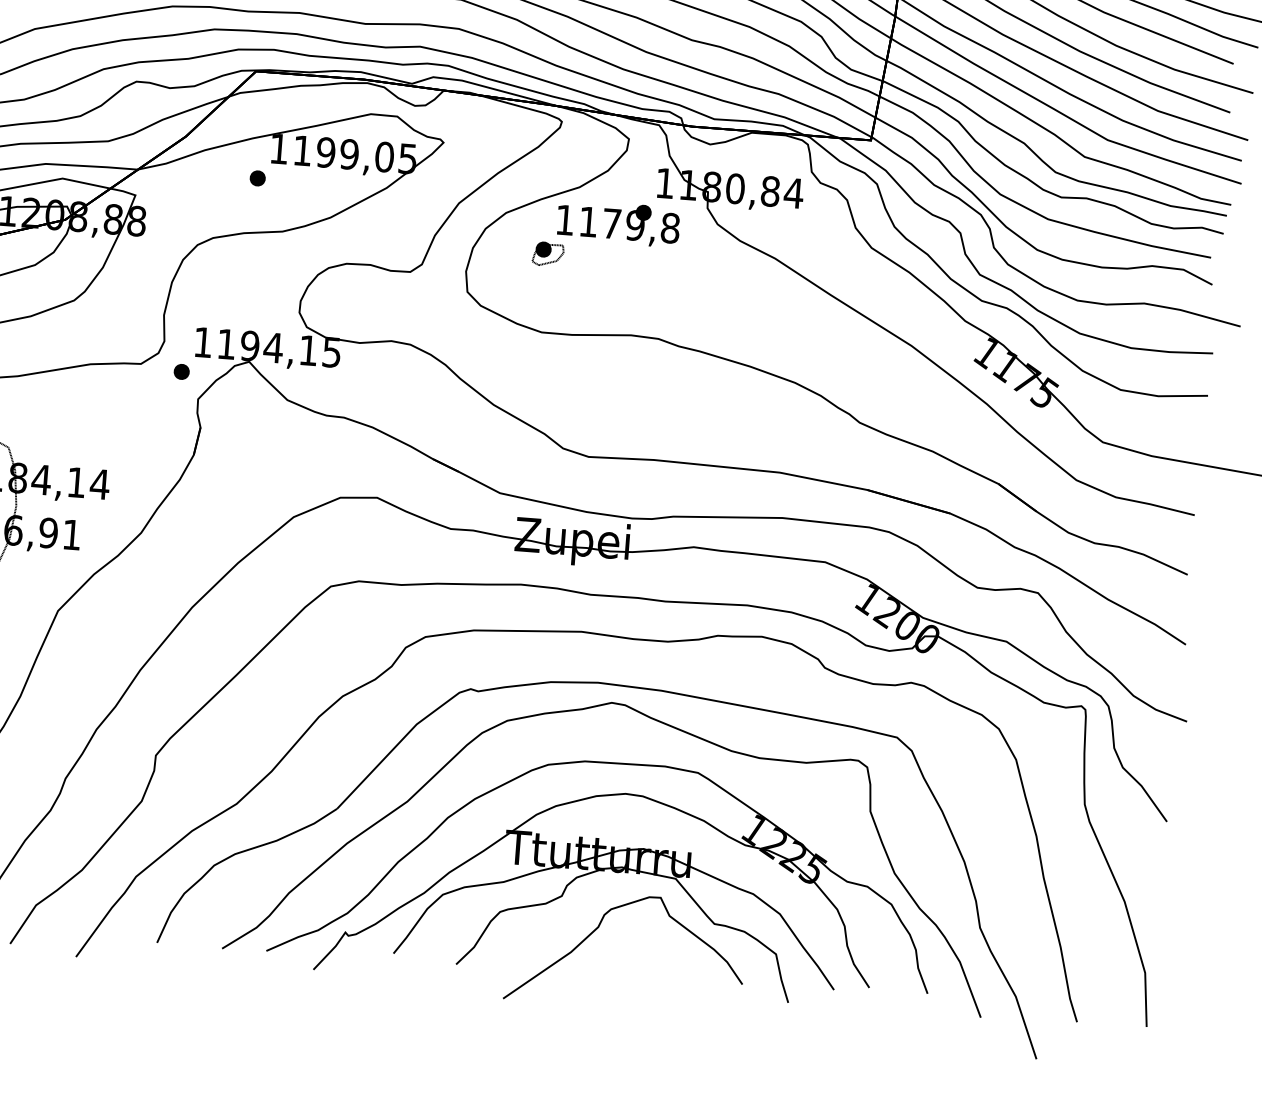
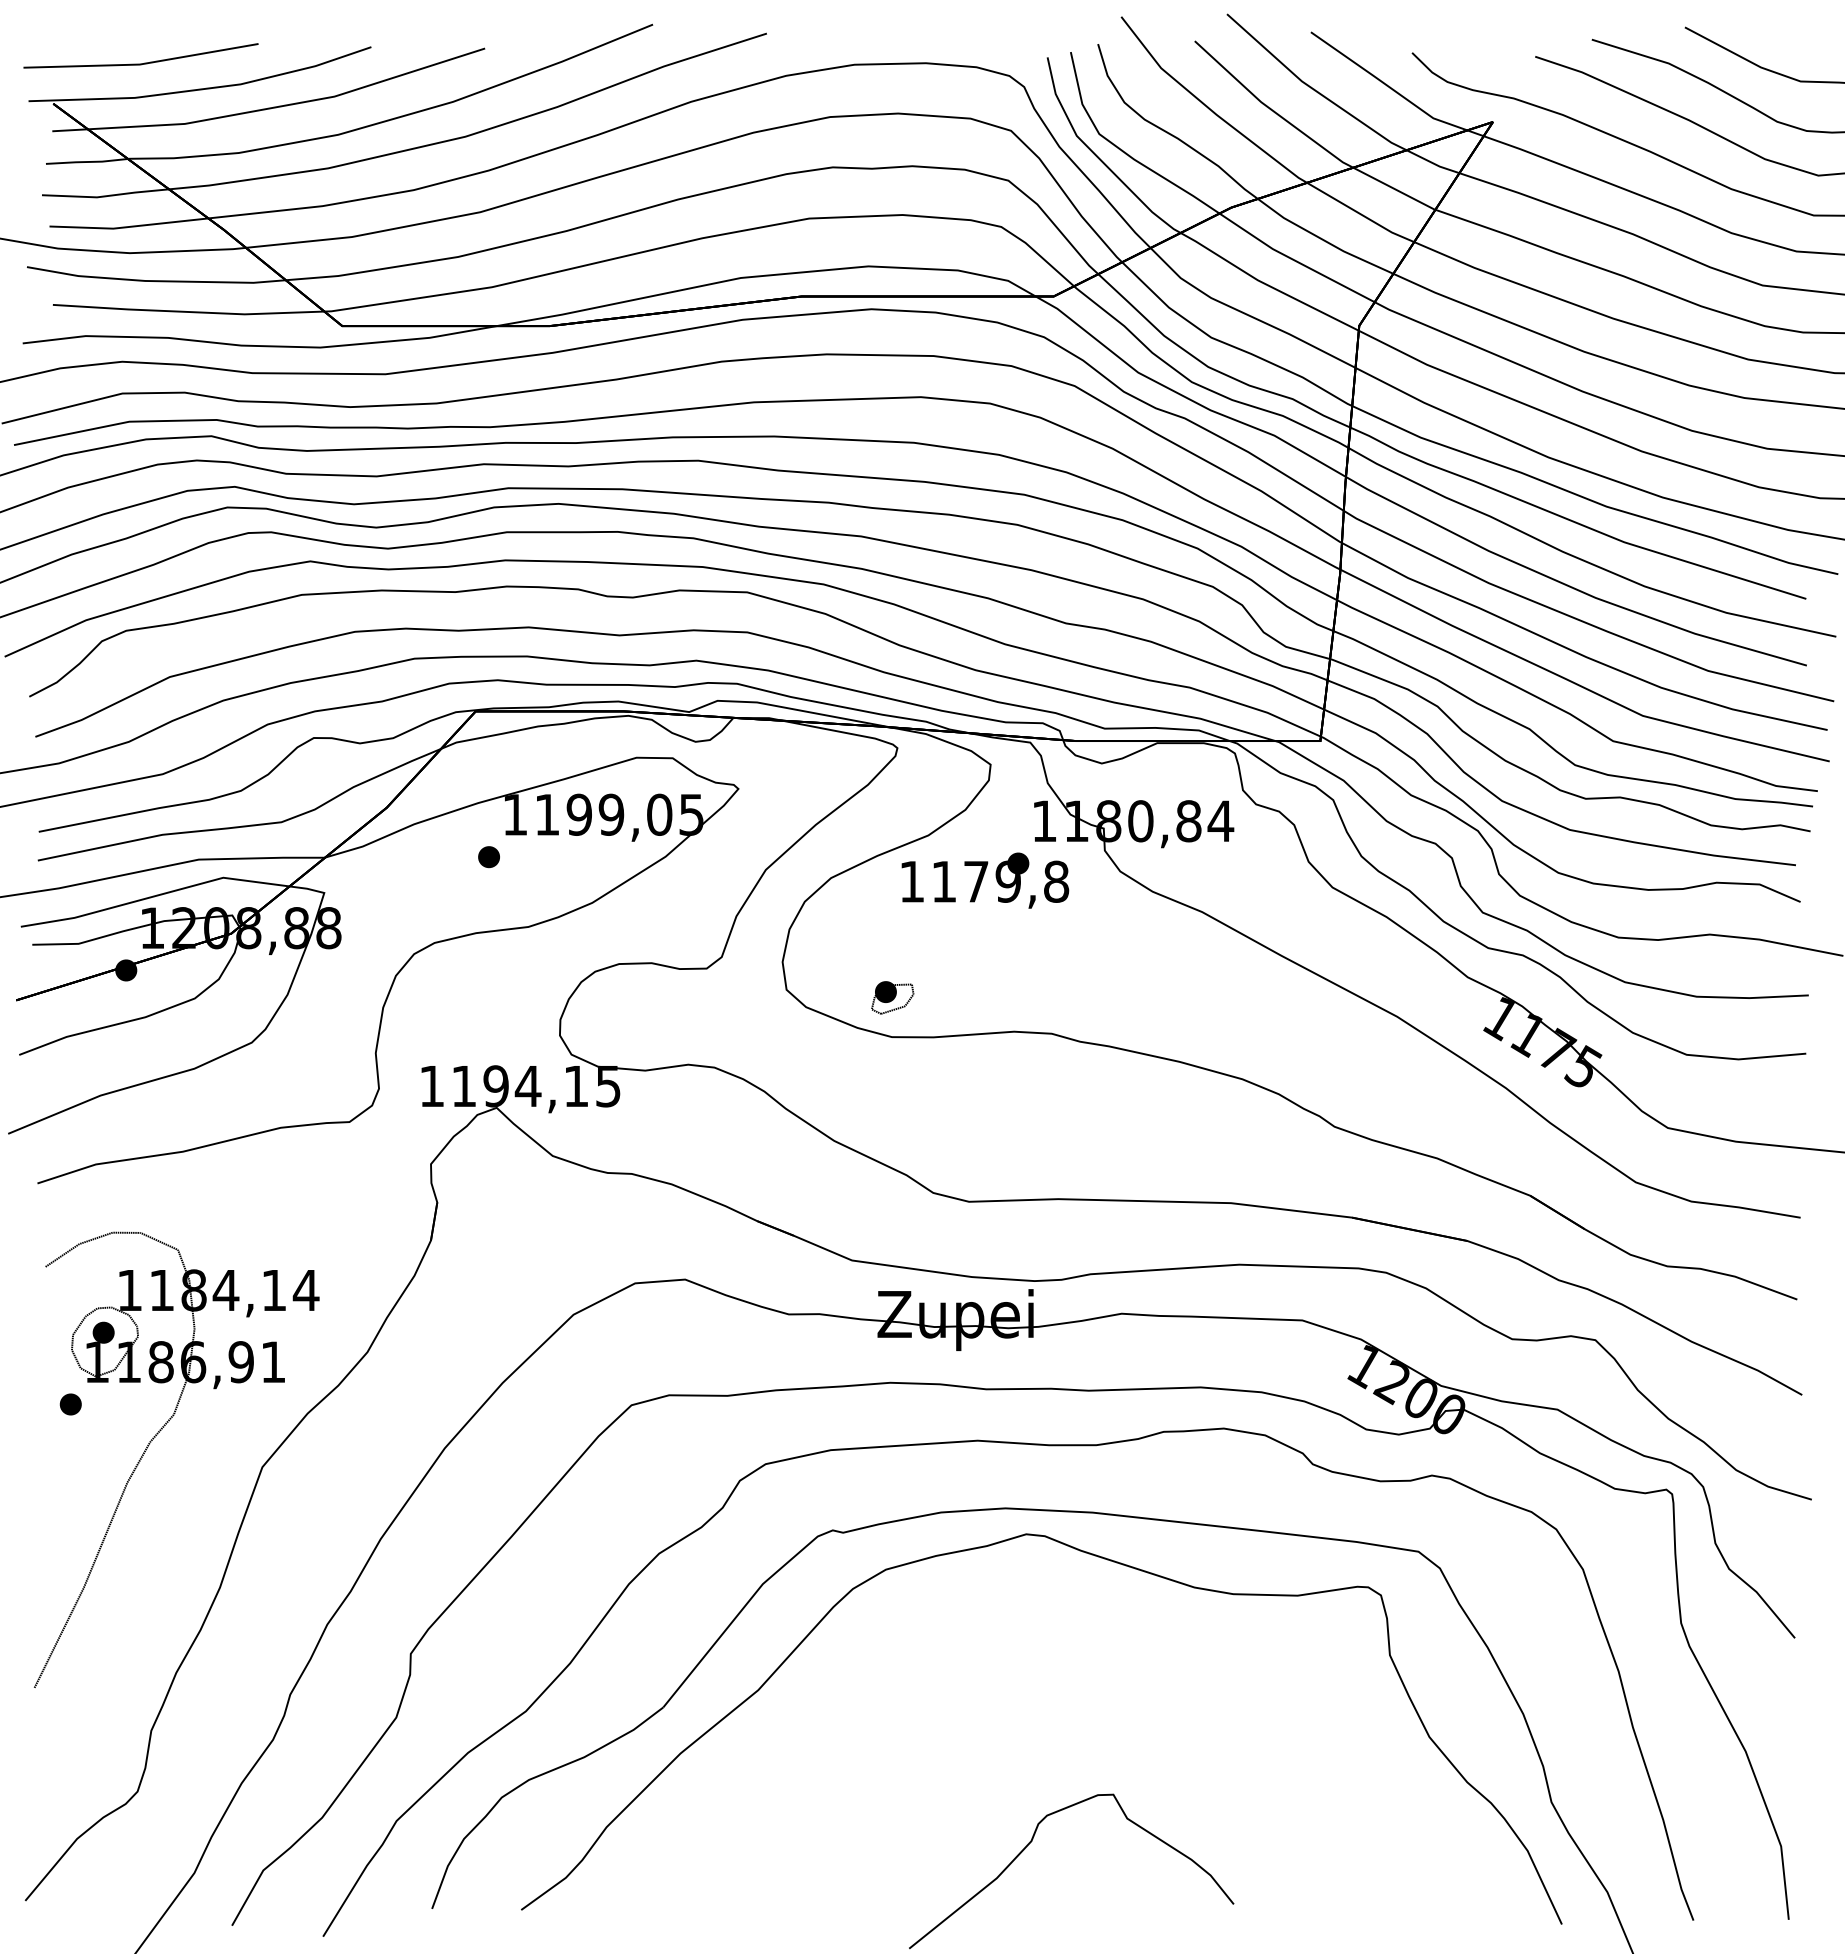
part: (548, 253) -> (892, 997), moved
part: (181, 371) -> (405, 1128), removed
part: (604, 871) -> (1034, 1764), removed

